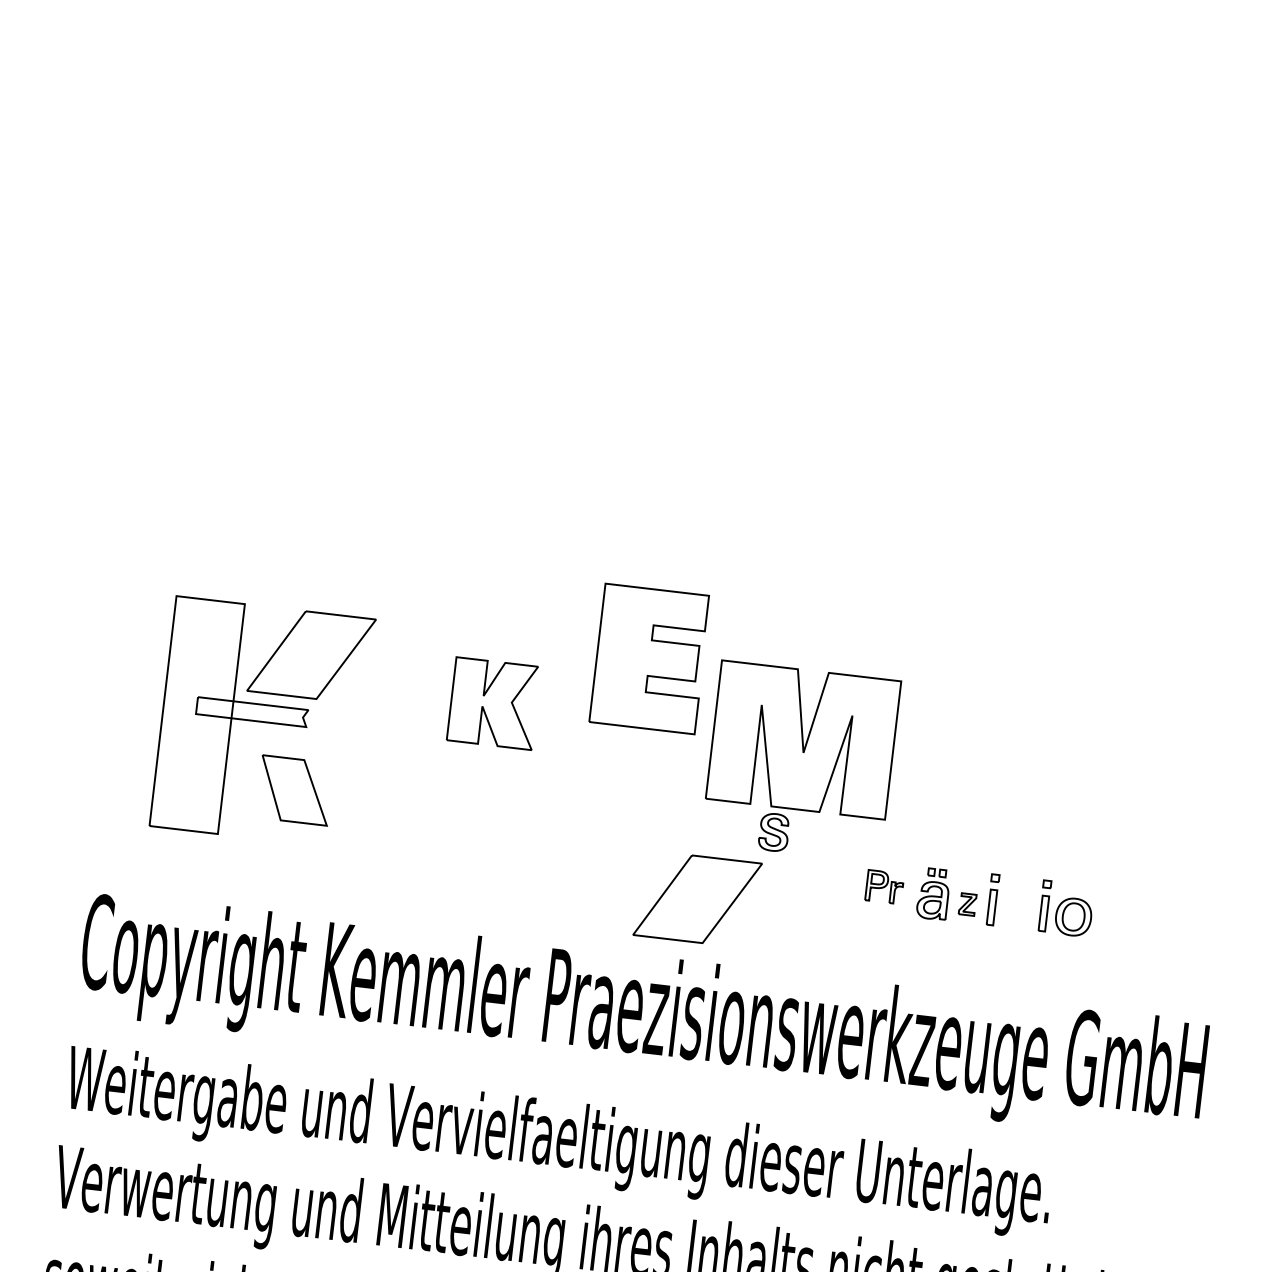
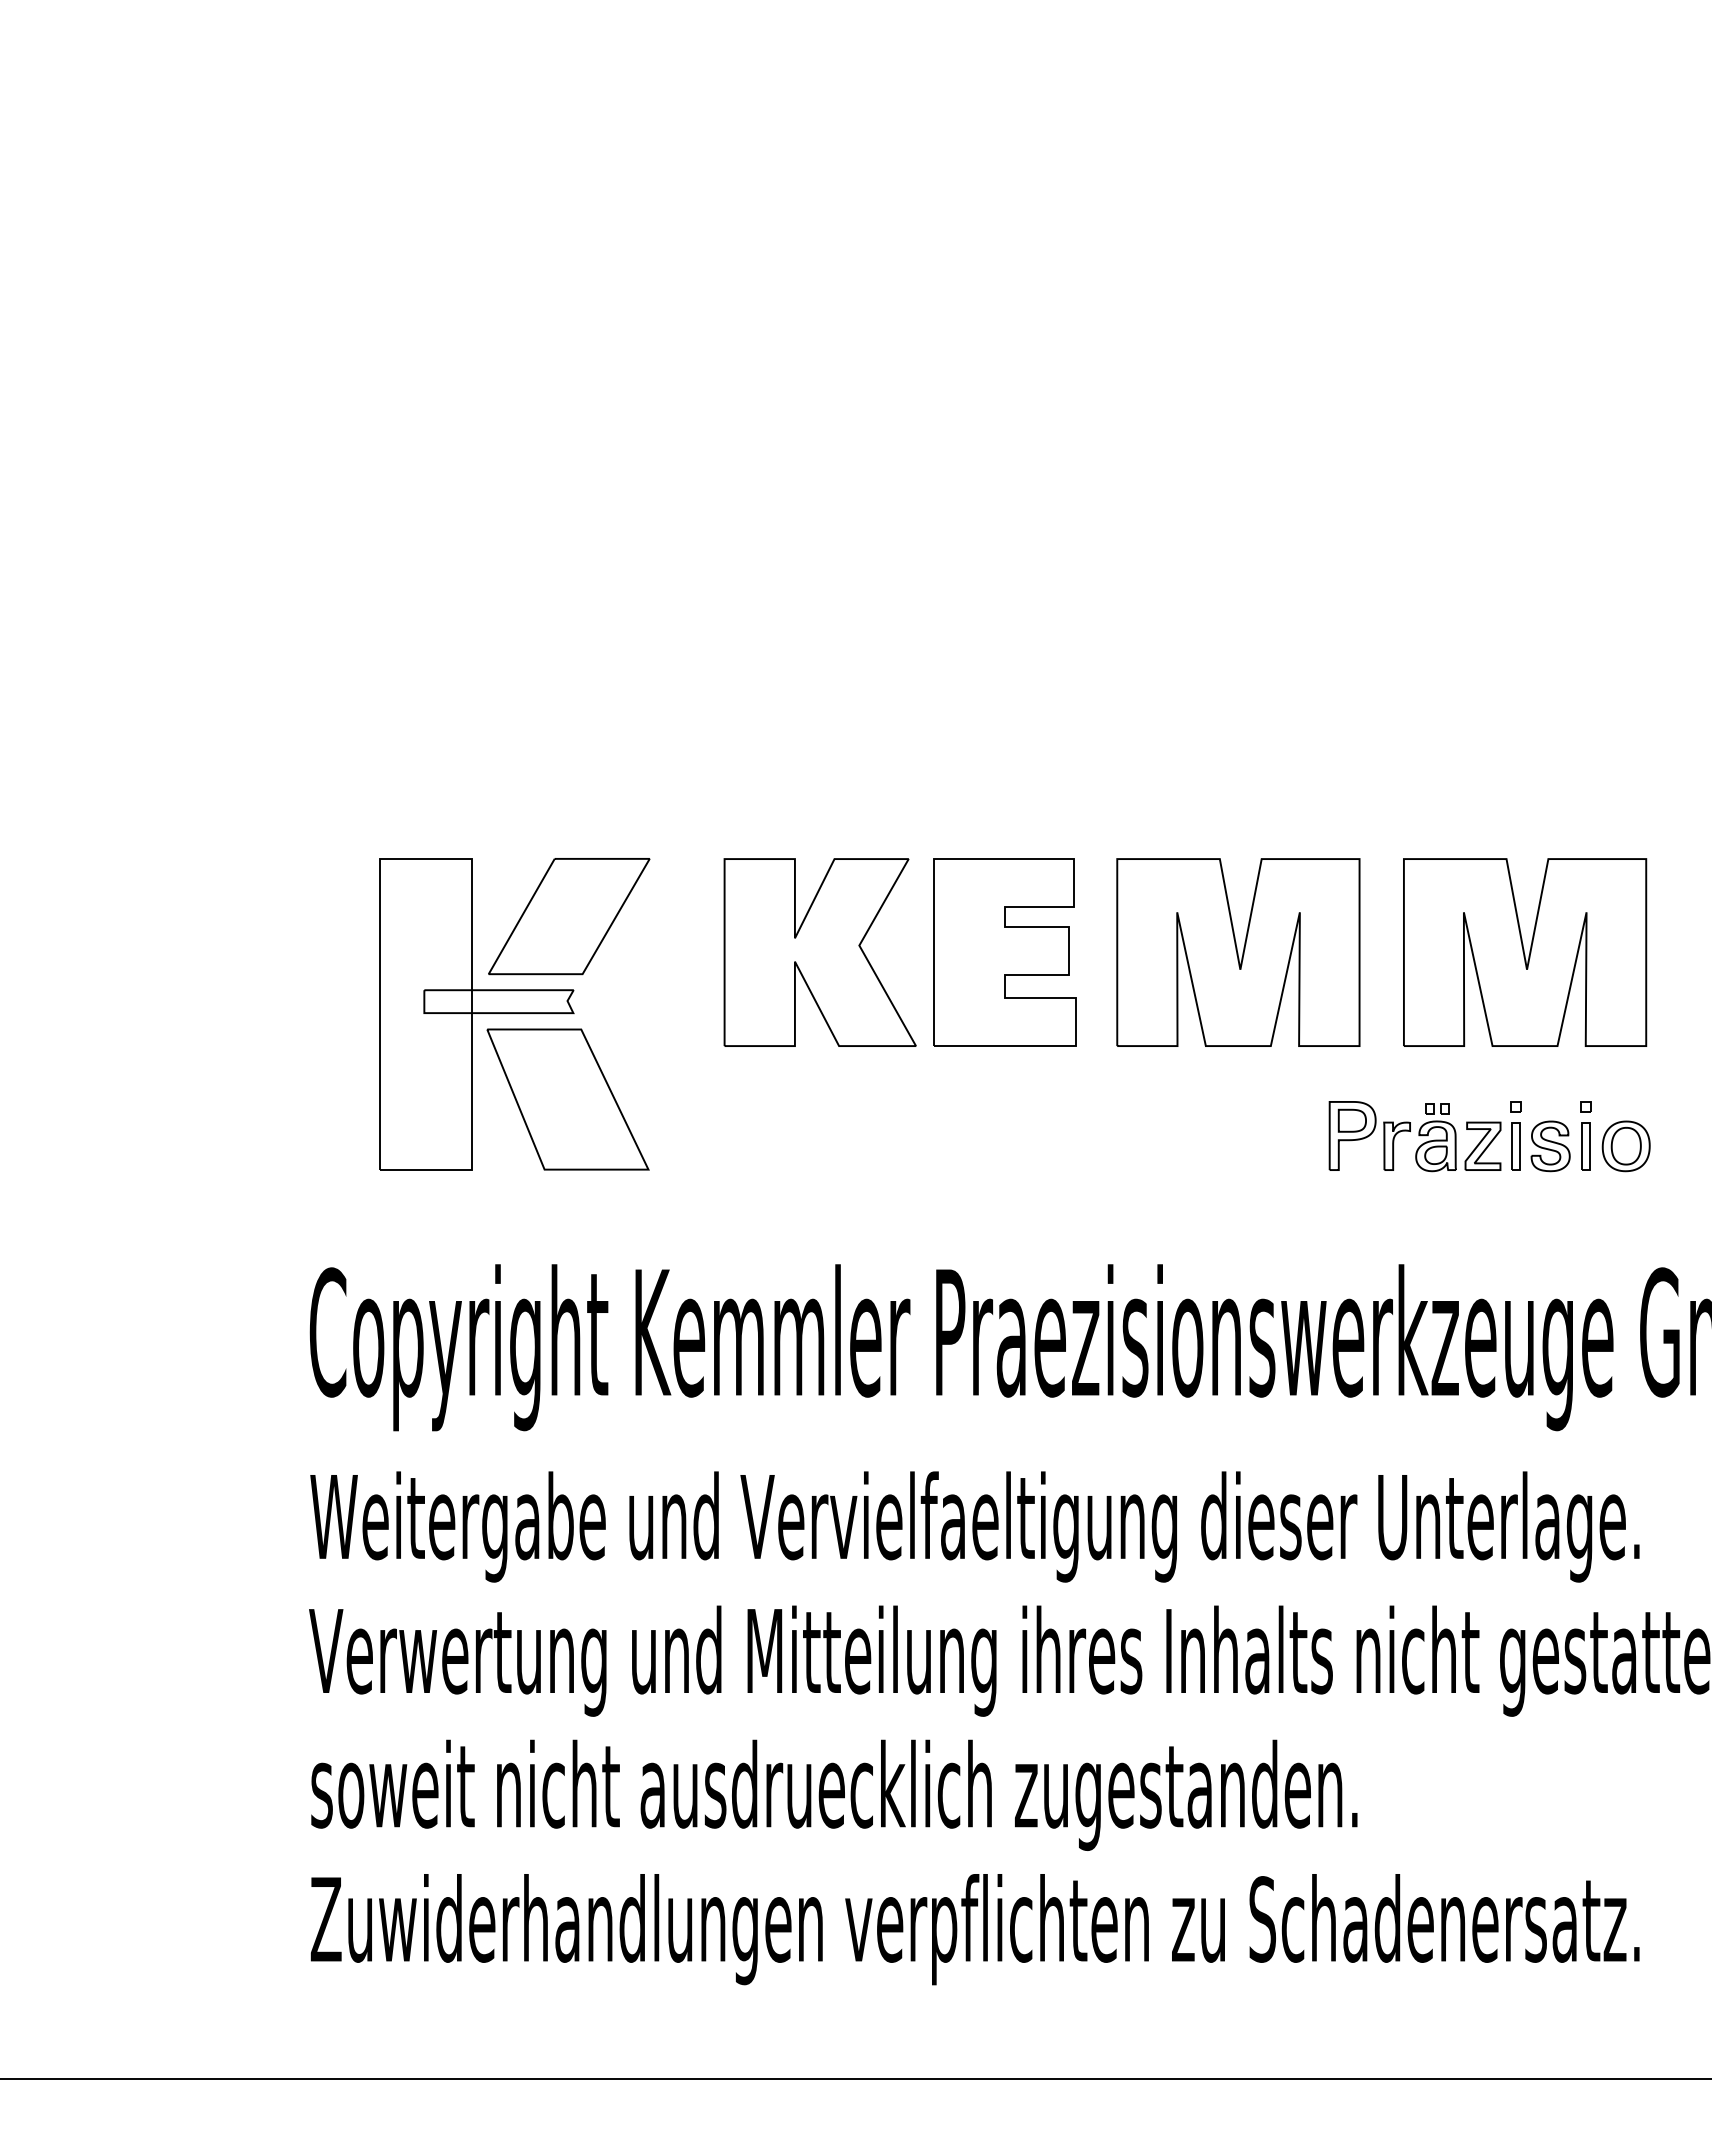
part: (649, 658) -> (1004, 952), moved
part: (493, 703) -> (819, 952), size x1.67
part: (1015, 764) -> (1525, 952), added
part: (294, 790) -> (567, 1099), size x1.67
part: (773, 832) -> (1550, 1146), moved
part: (884, 886) -> (1369, 1135), size x1.67
part: (697, 899) -> (1122, 1181), removed
part: (967, 903) -> (1482, 1145), size x1.67

